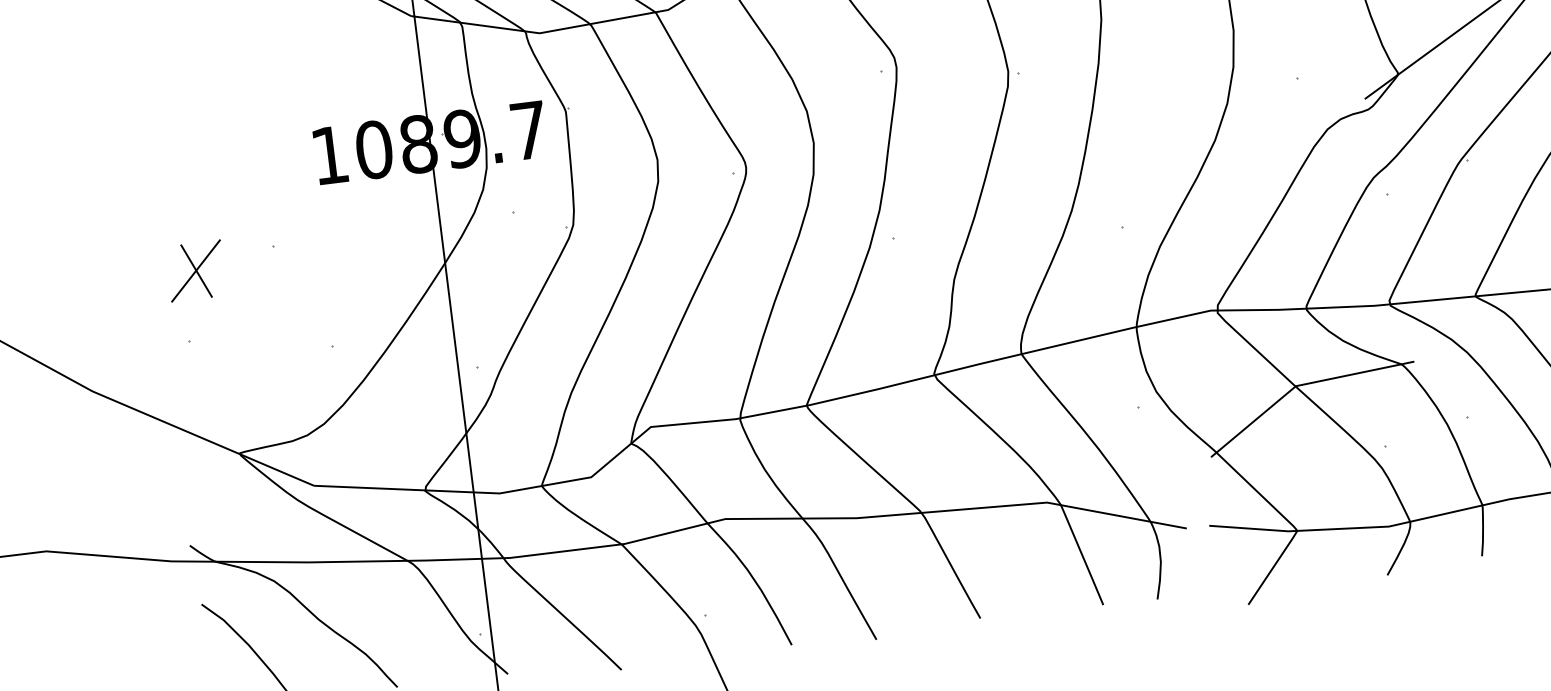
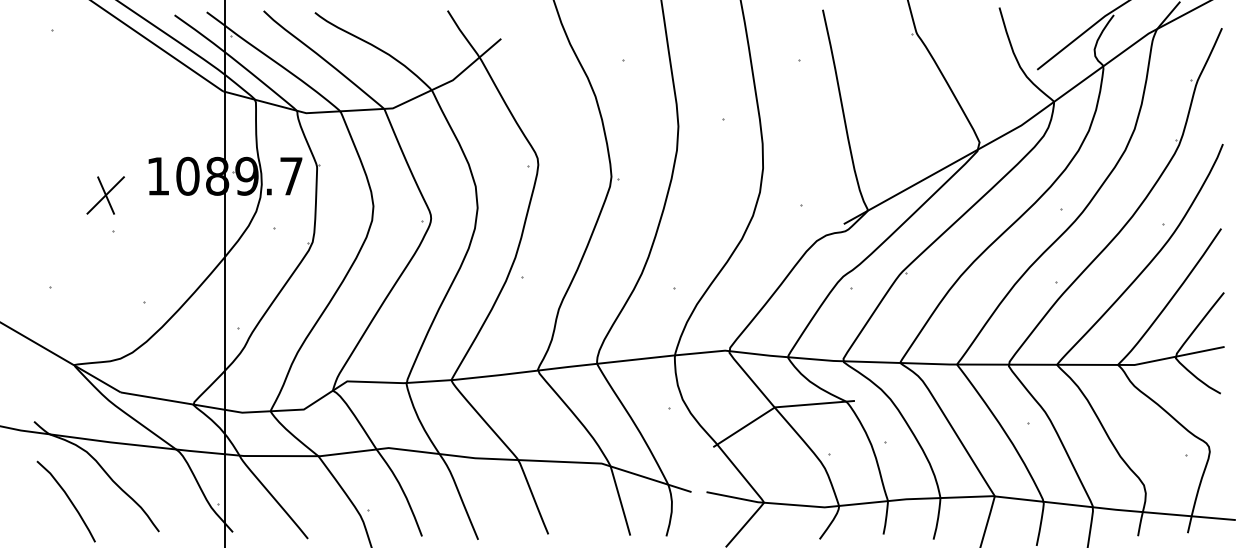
part: (195, 271) -> (105, 195), moved

